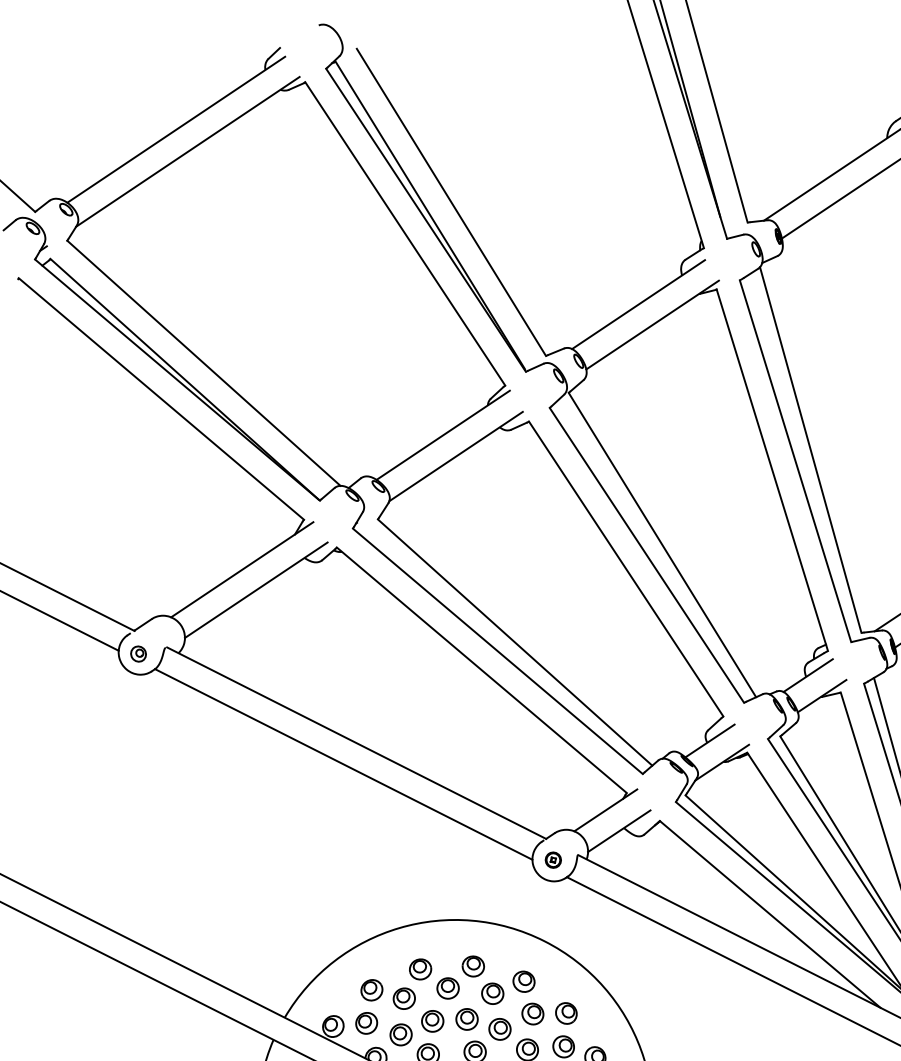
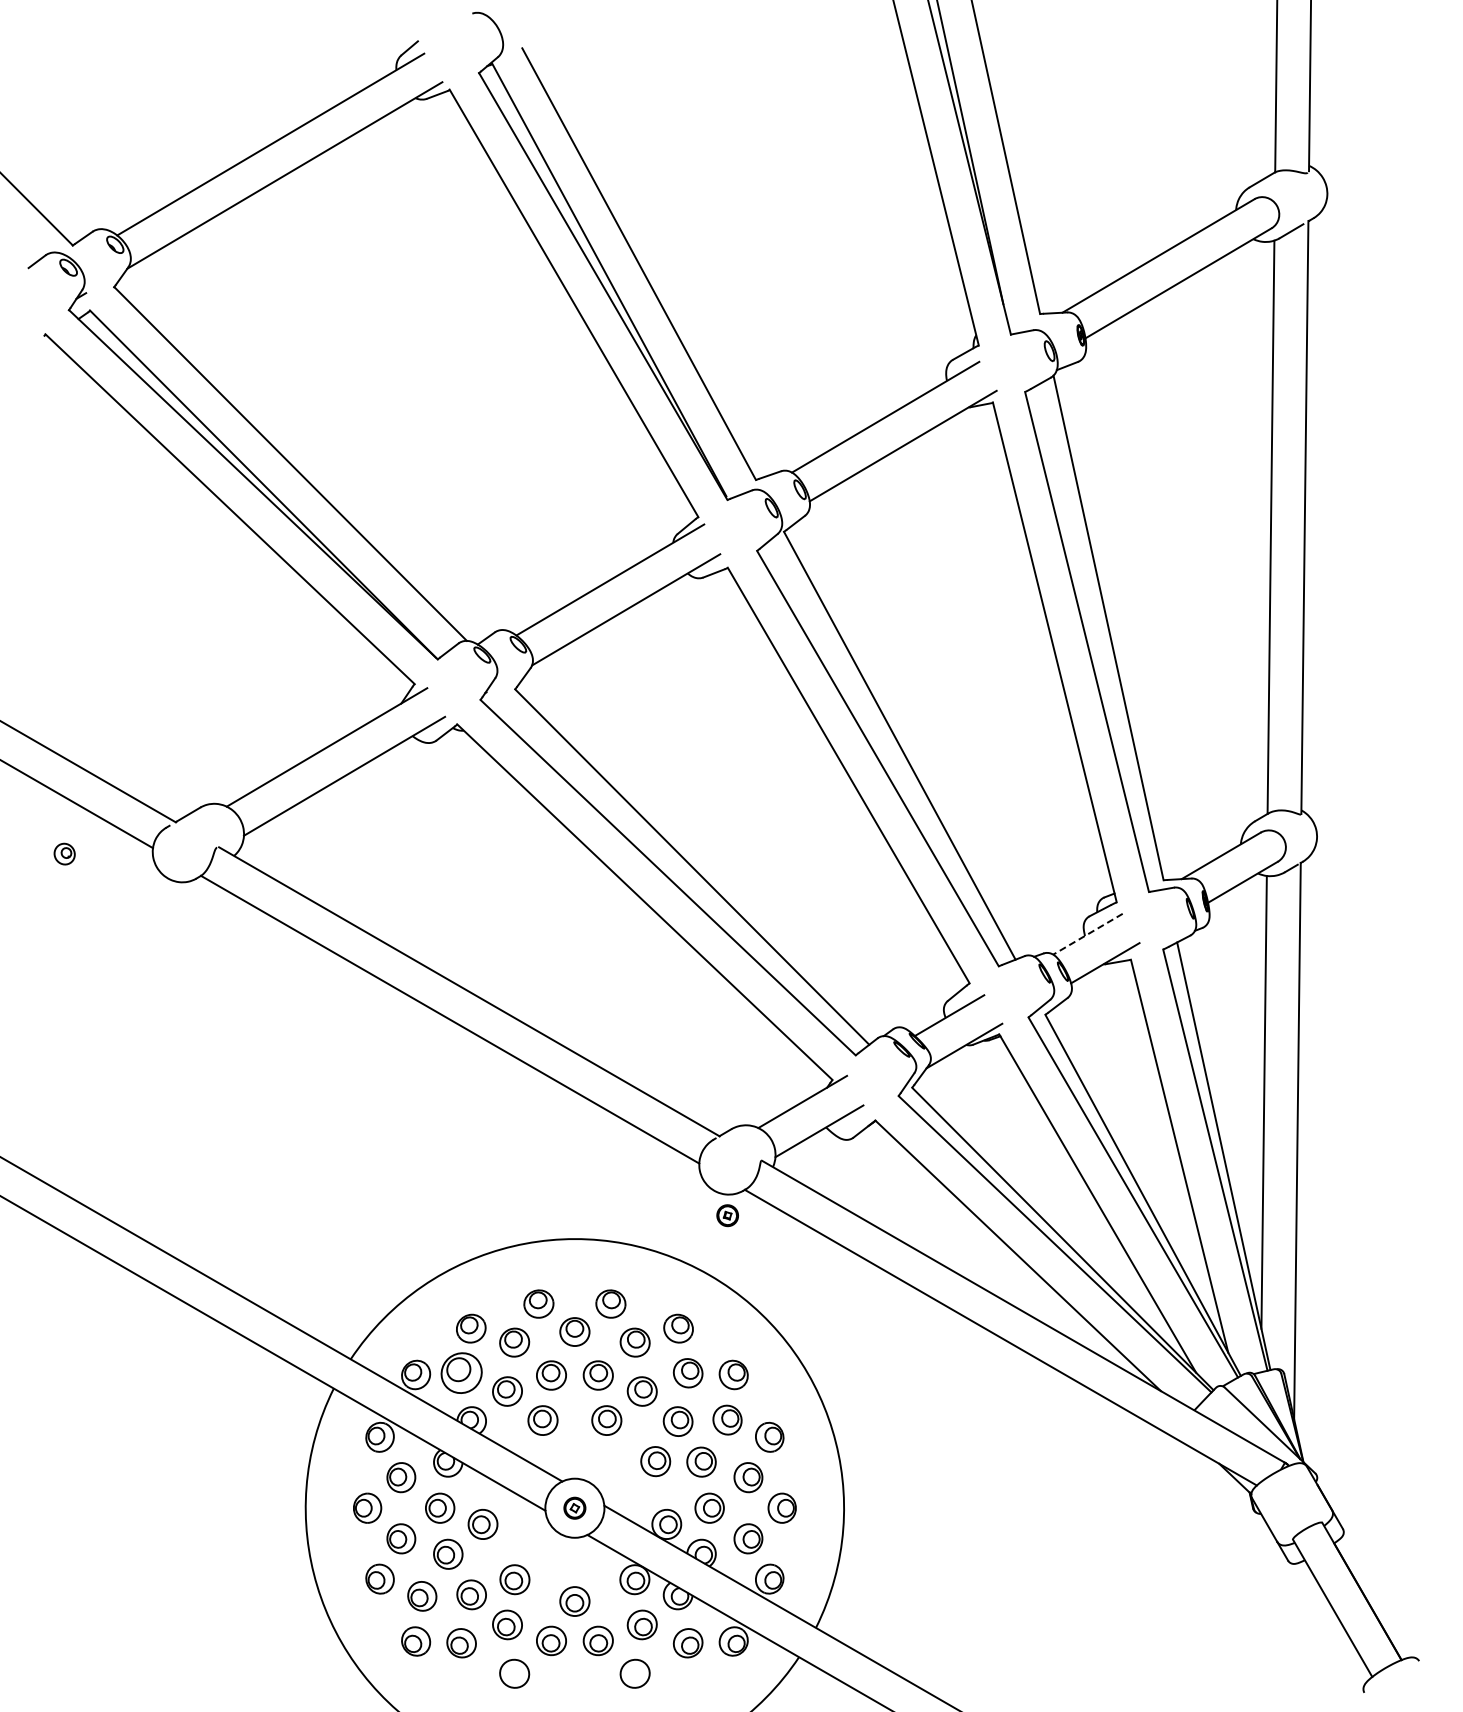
part: (138, 653) -> (64, 853), moved
line: (807, 675) -> (1087, 934), solid -> dashed
part: (553, 860) -> (727, 1215), moved
part: (366, 1023) -> (461, 1373), size x1.4

